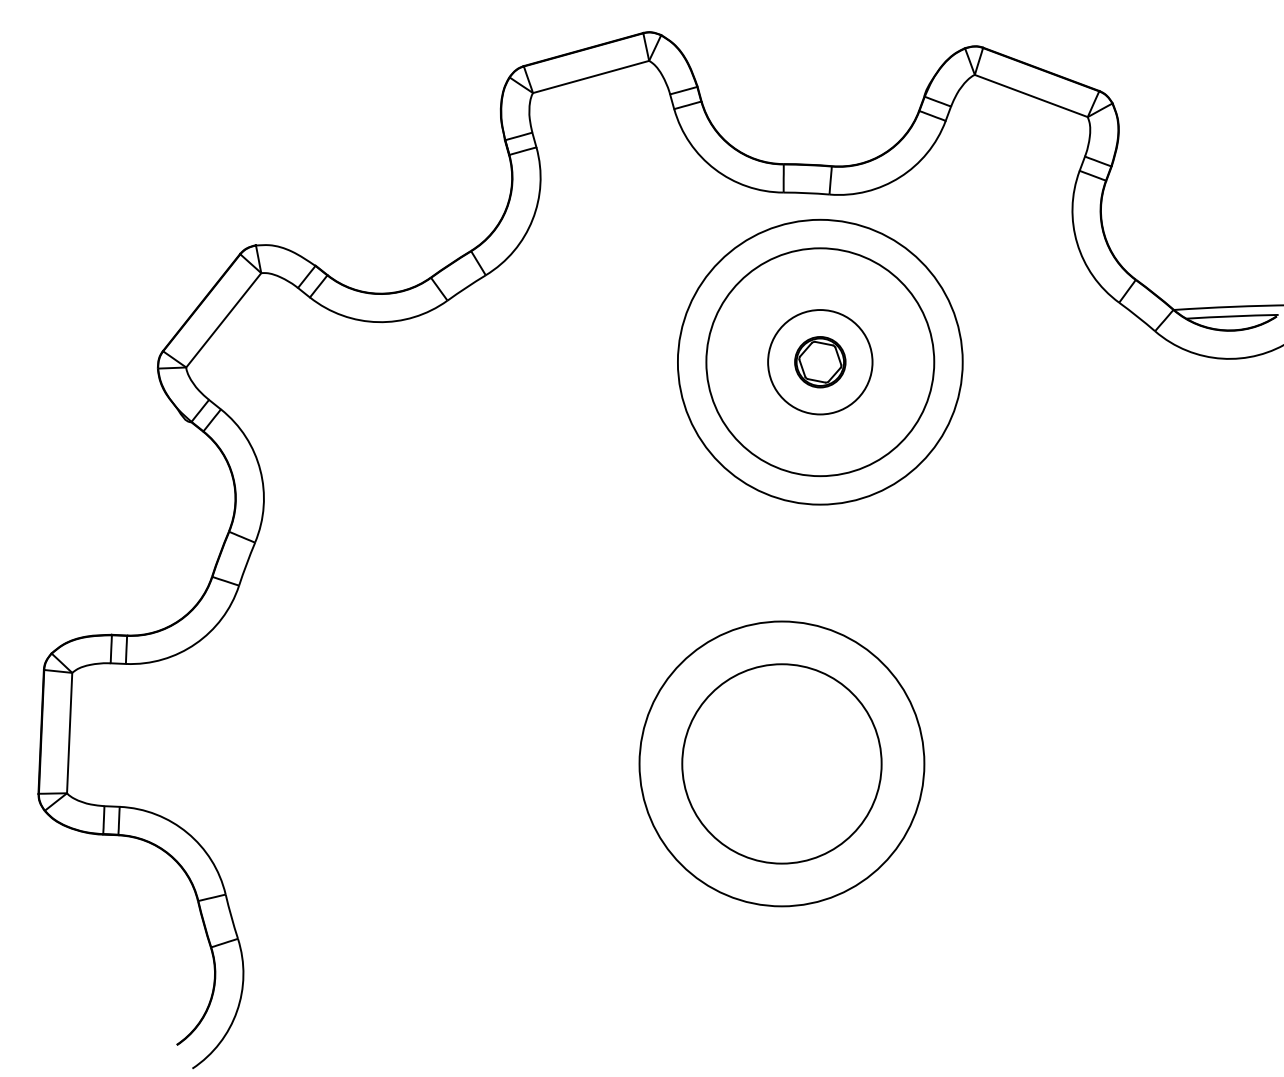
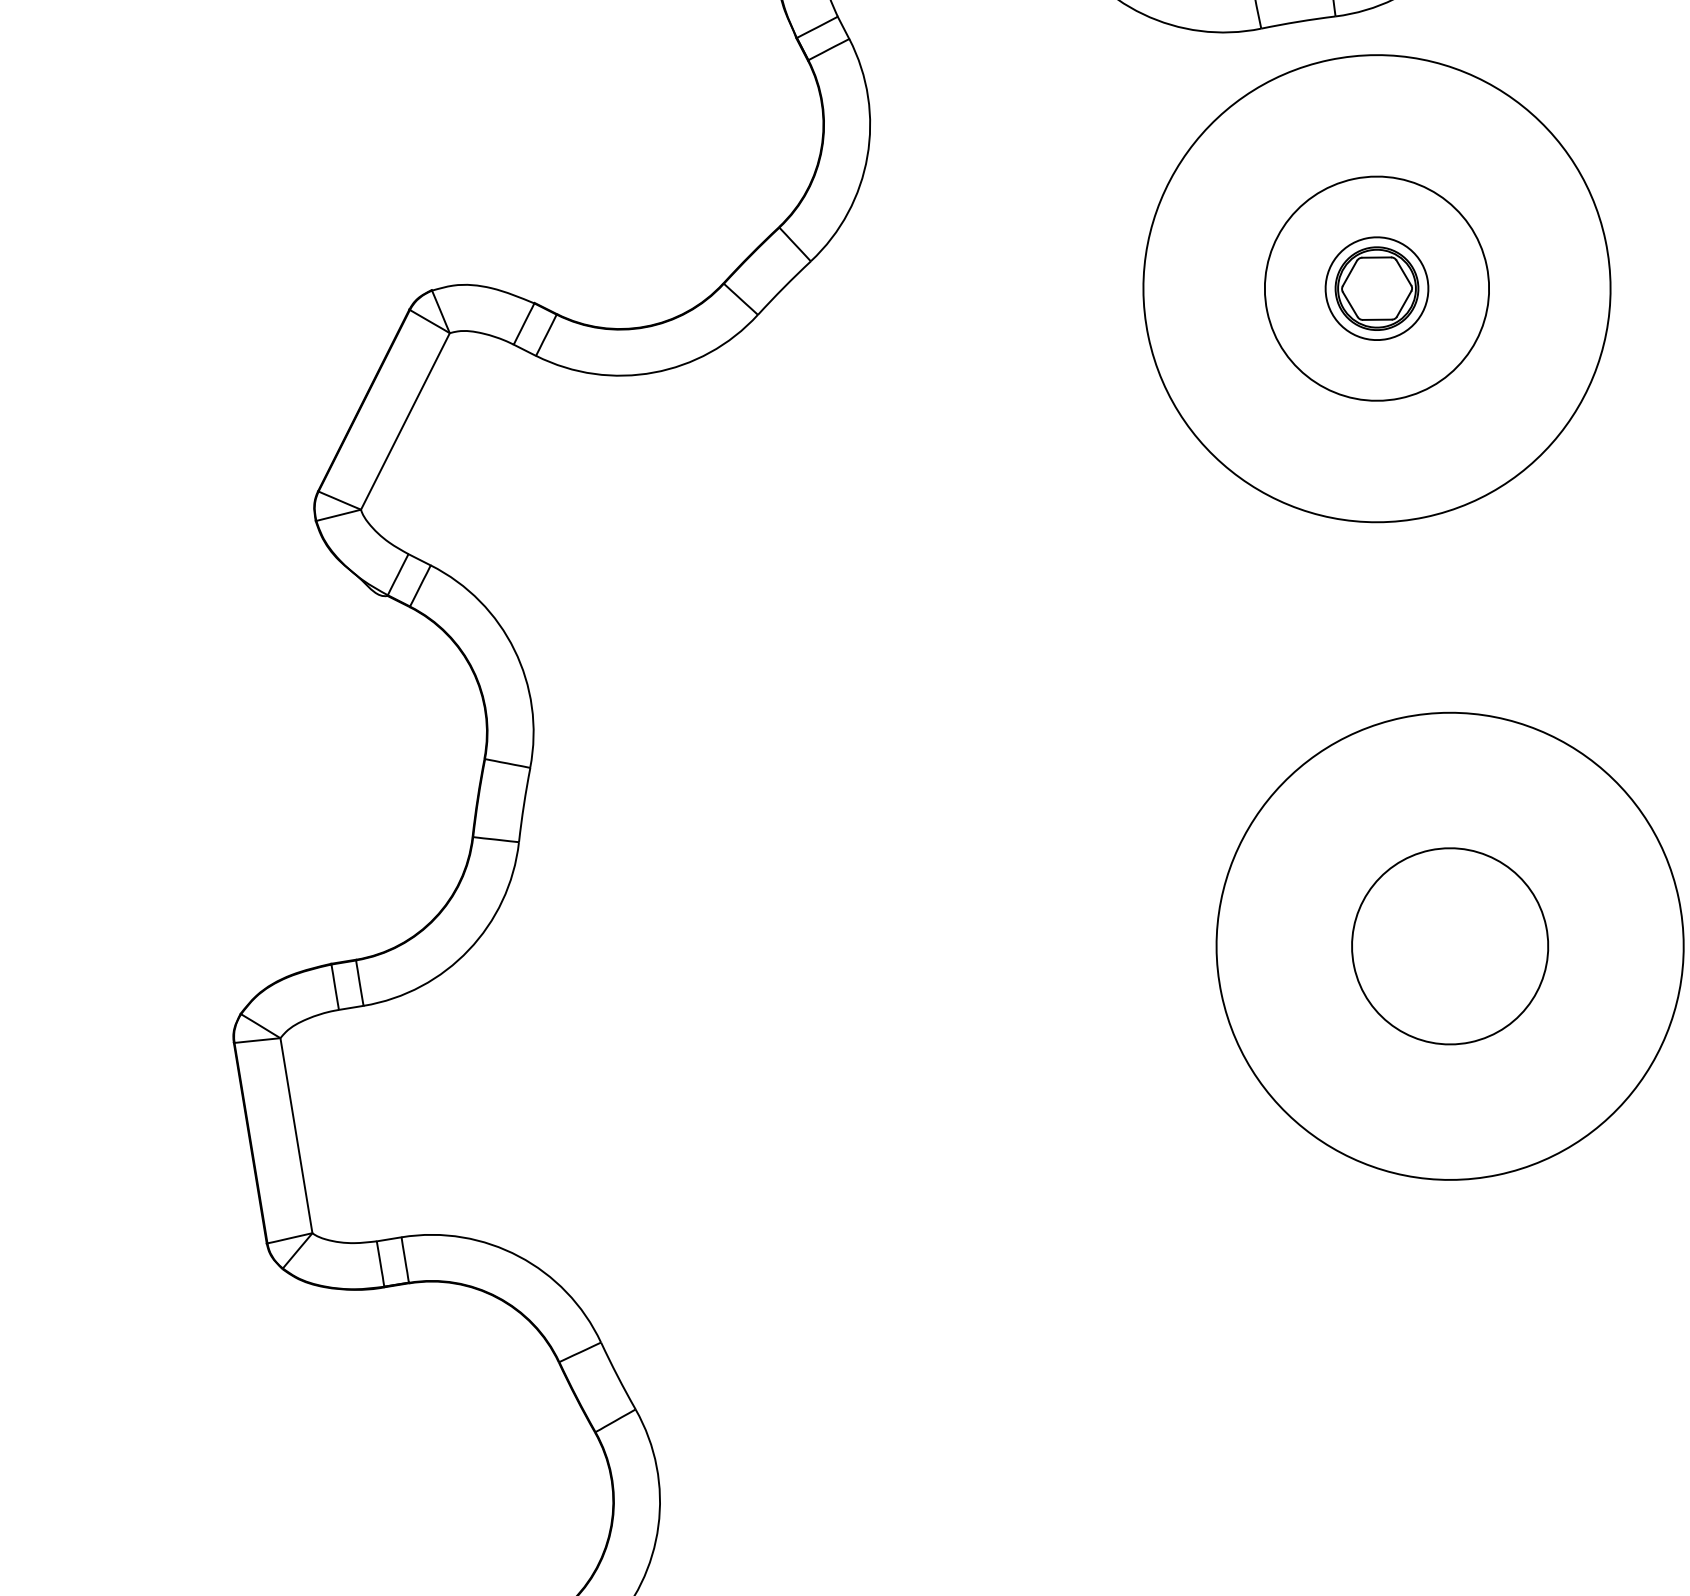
circle: (820, 362) -> (1377, 289), size x0.6
circle: (820, 362) -> (1377, 289), size x0.6
circle: (781, 763) -> (1449, 945), size x0.6

